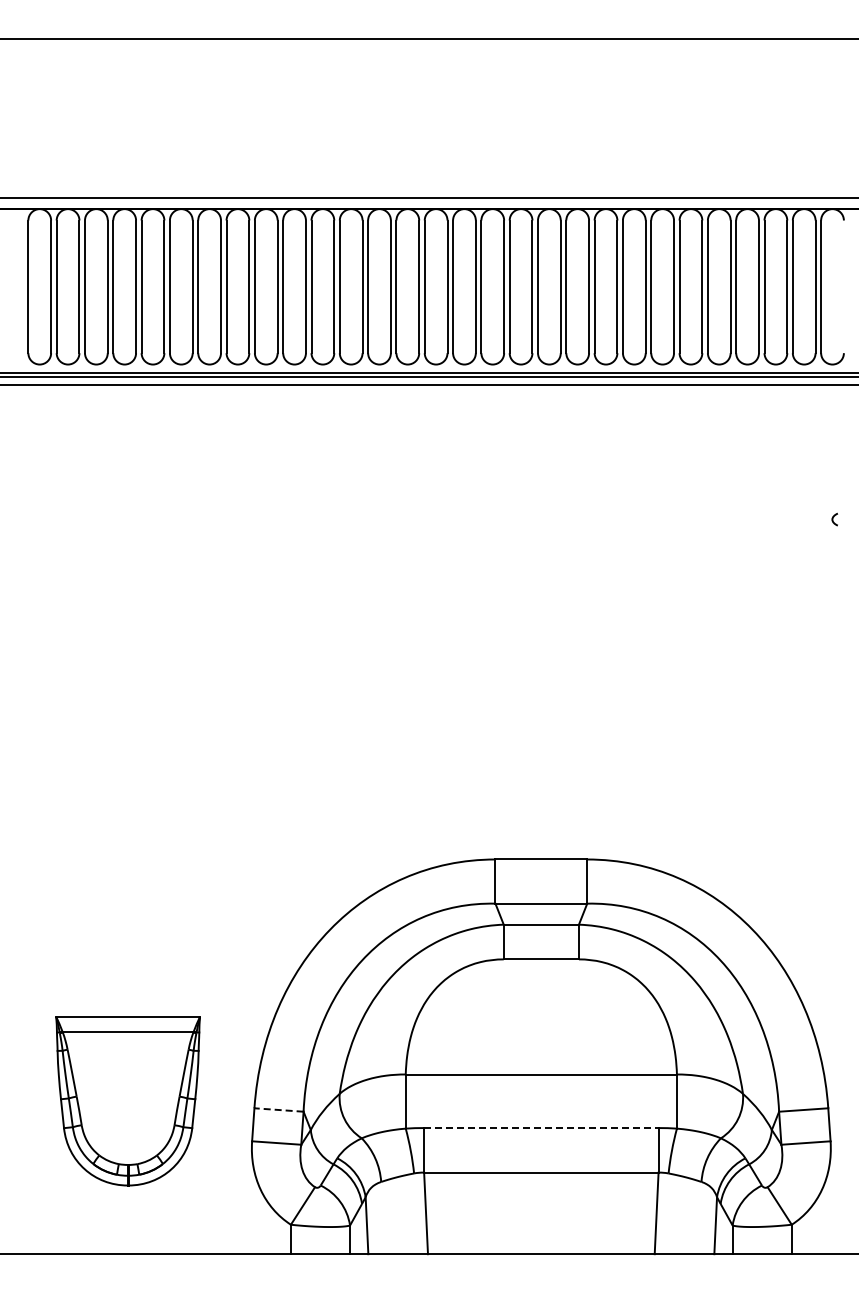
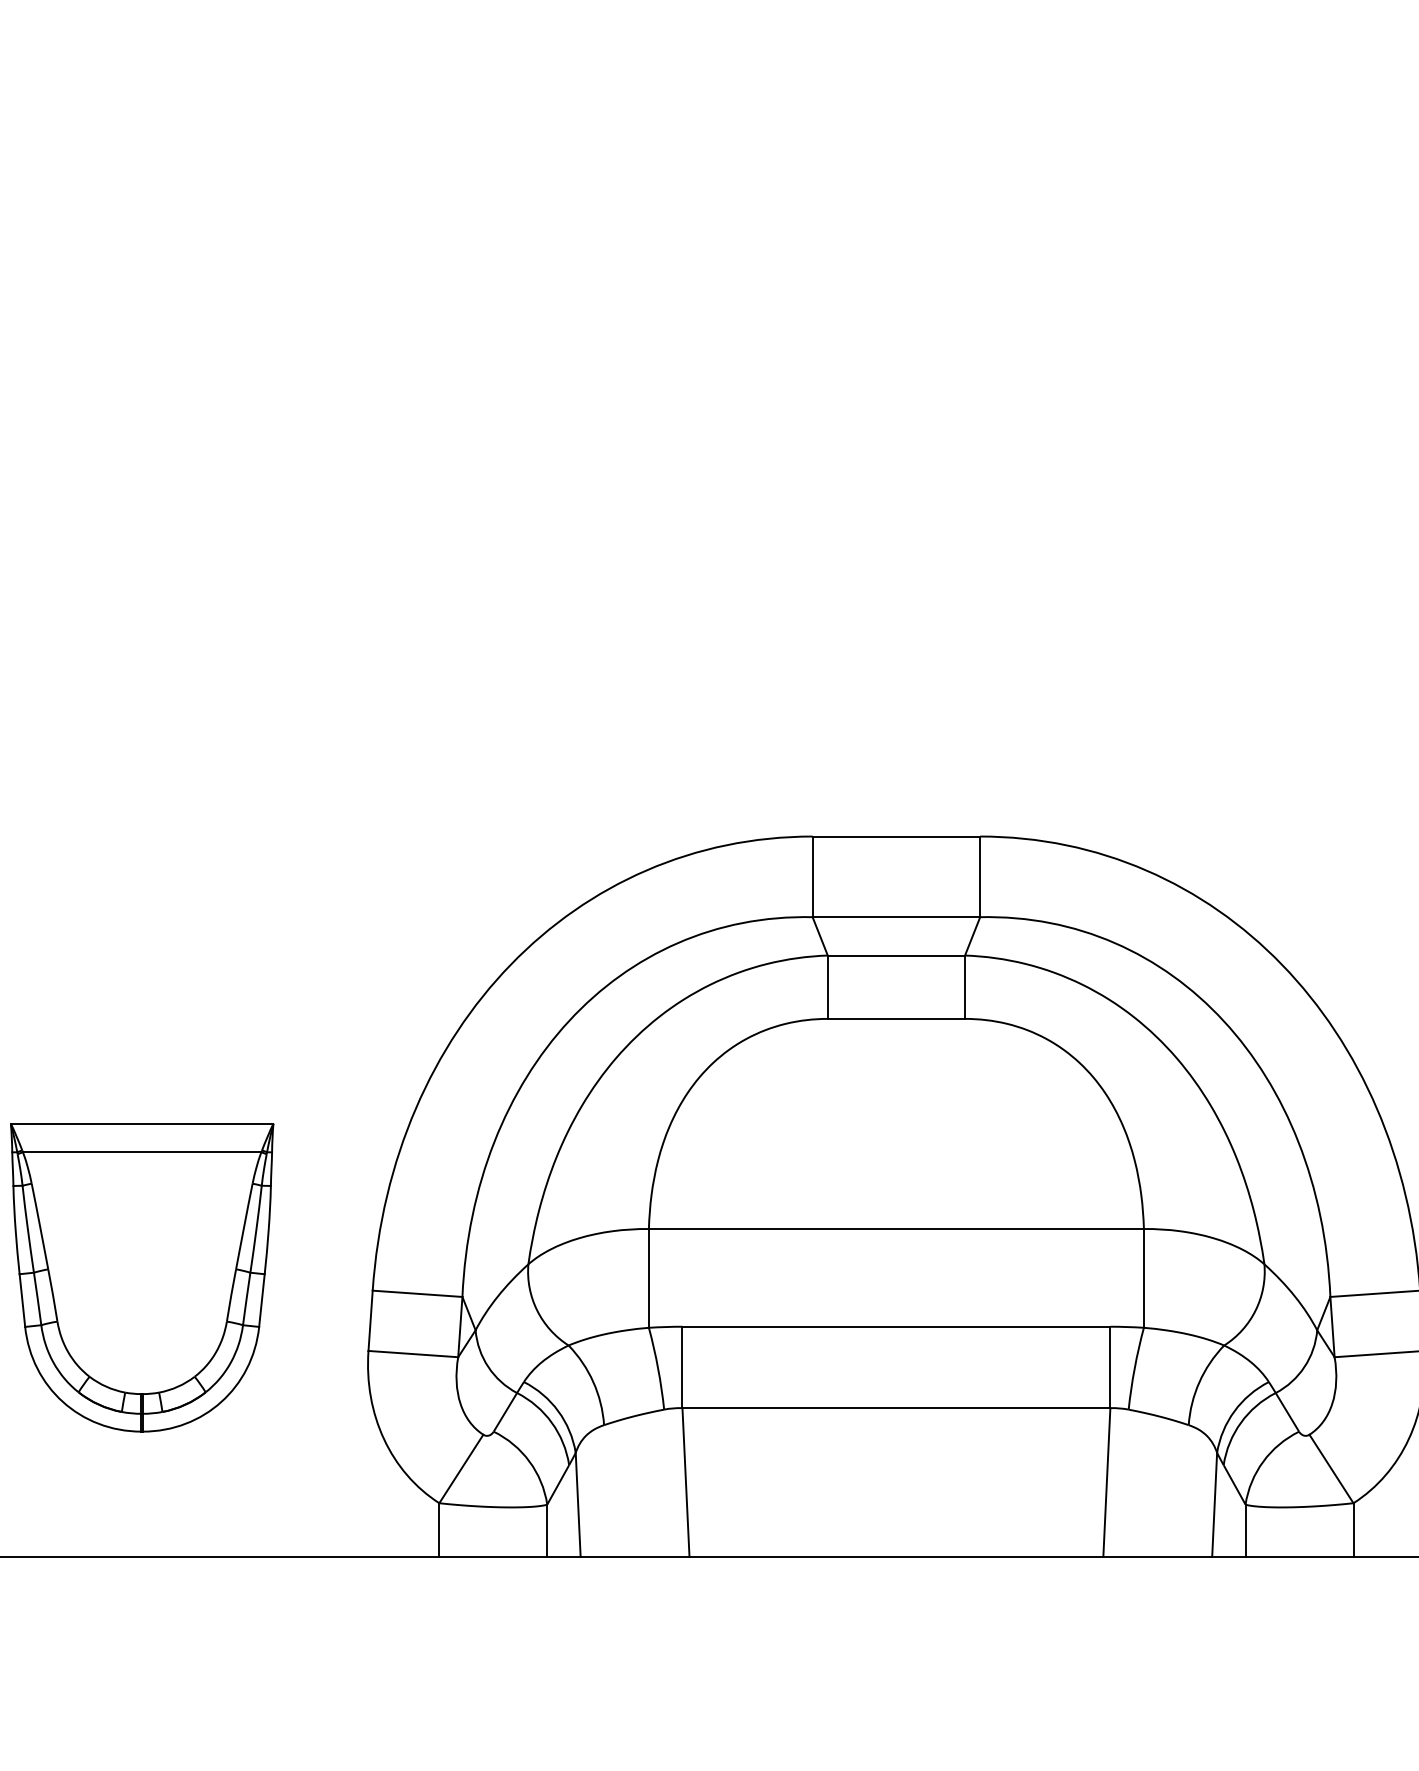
line: (279, 1110) -> (418, 1294), dashed -> solid
line: (541, 1128) -> (896, 1327), dashed -> solid

